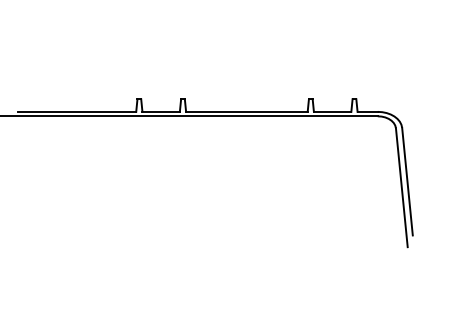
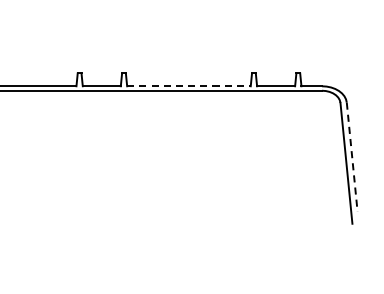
line: (246, 111) -> (188, 85), solid -> dashed
line: (407, 182) -> (352, 158), solid -> dashed

